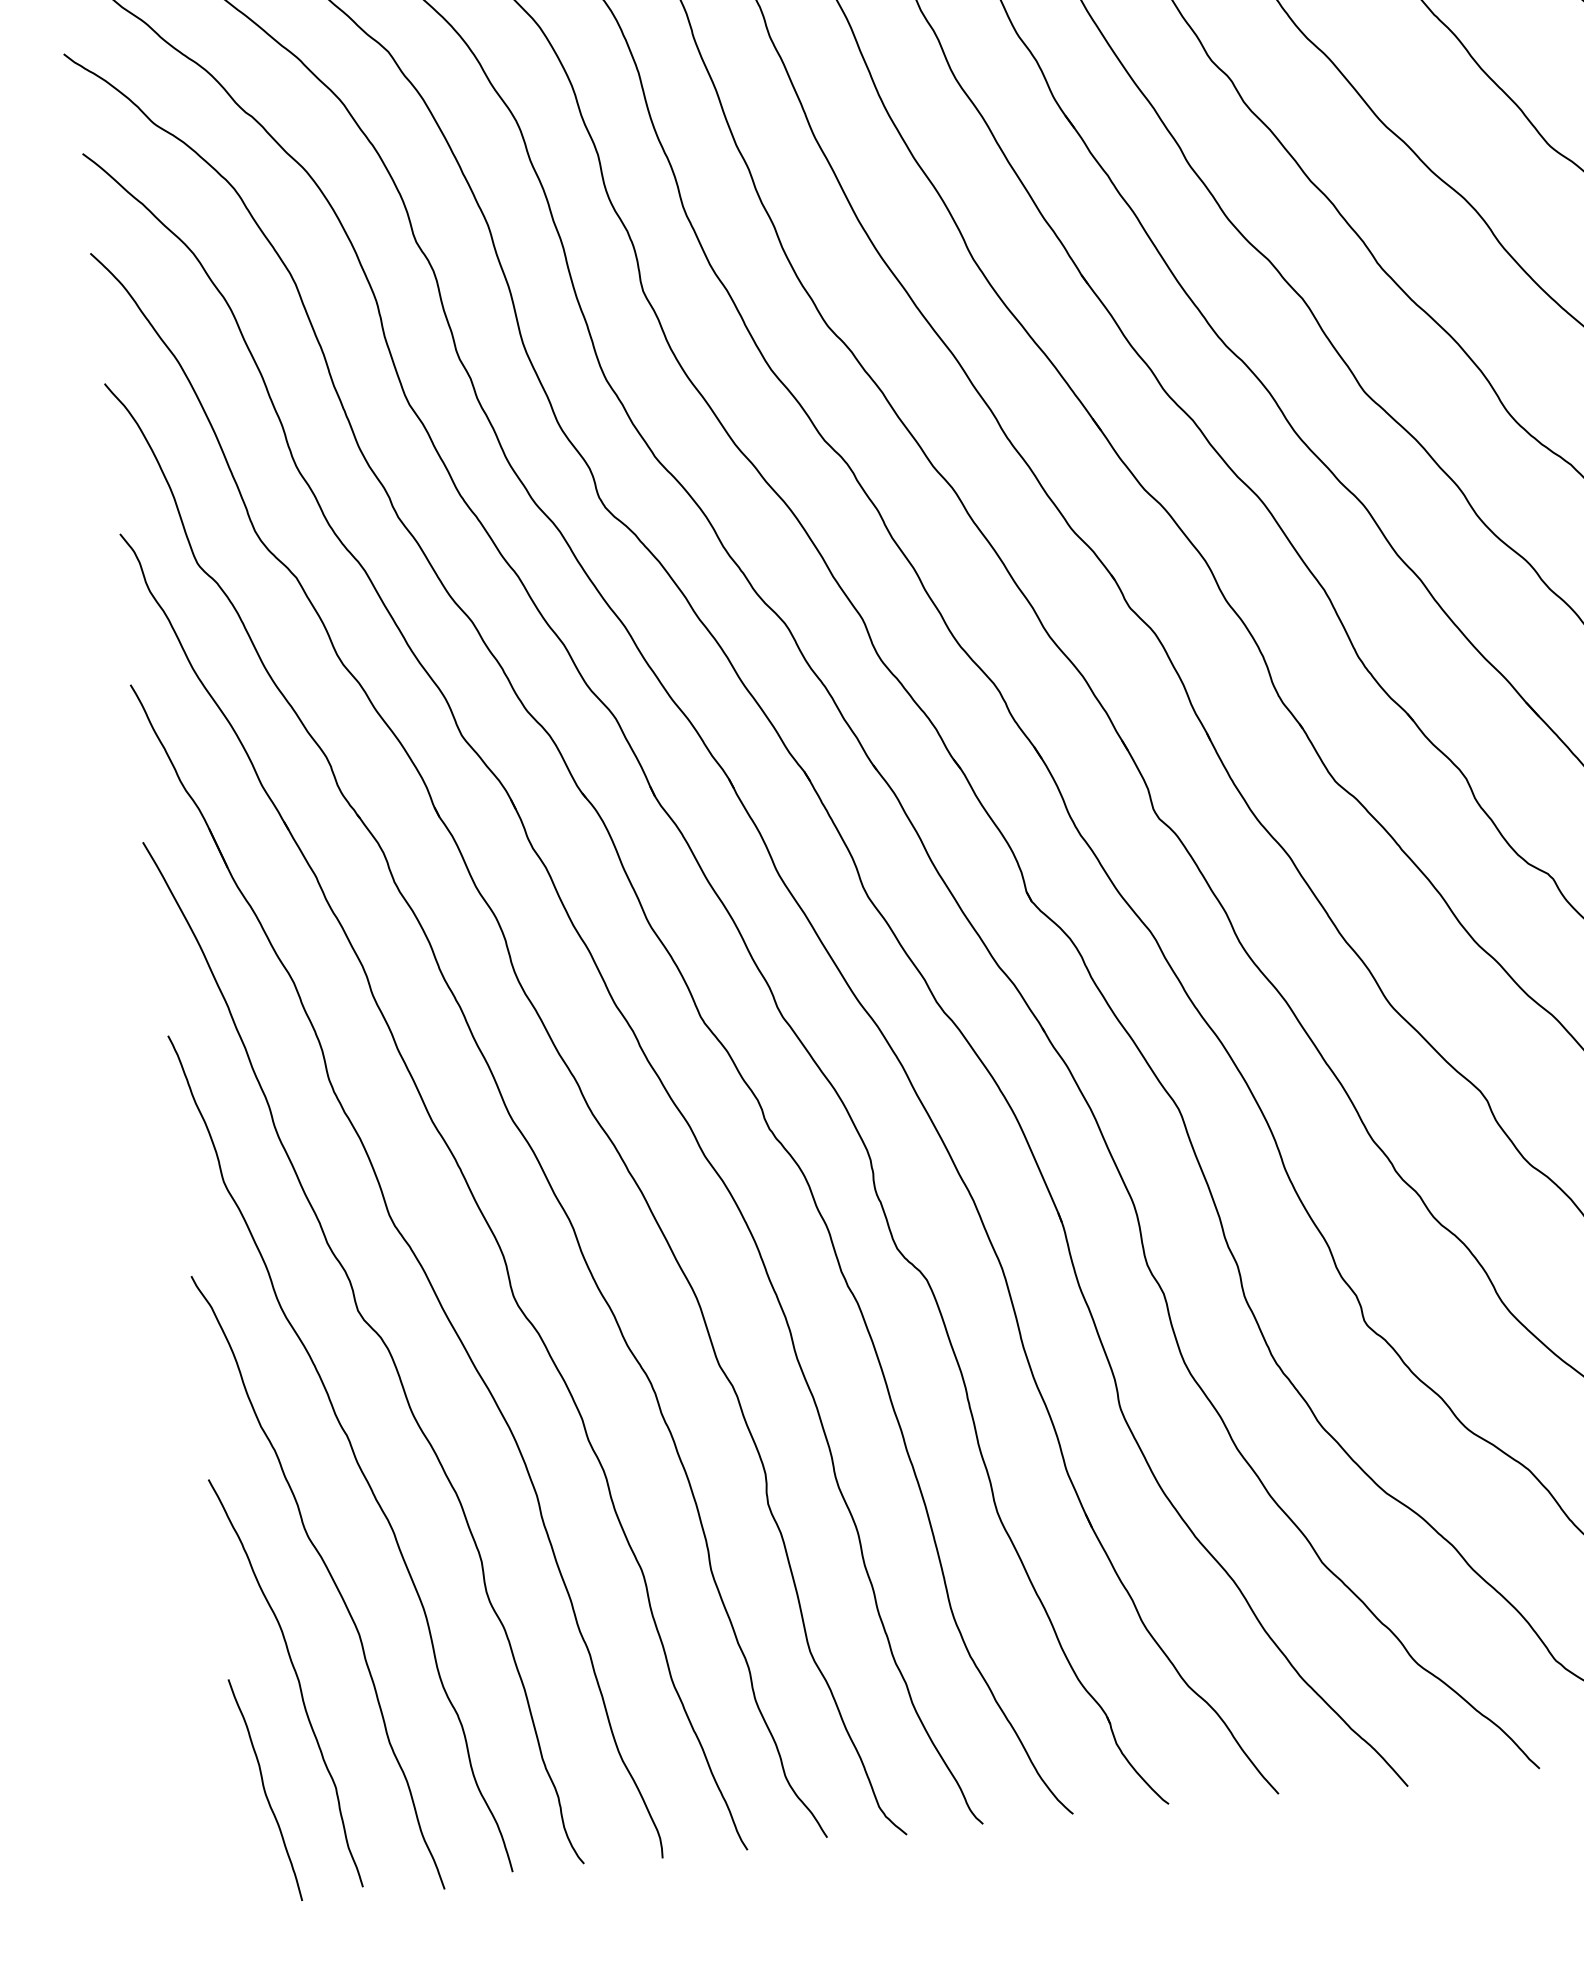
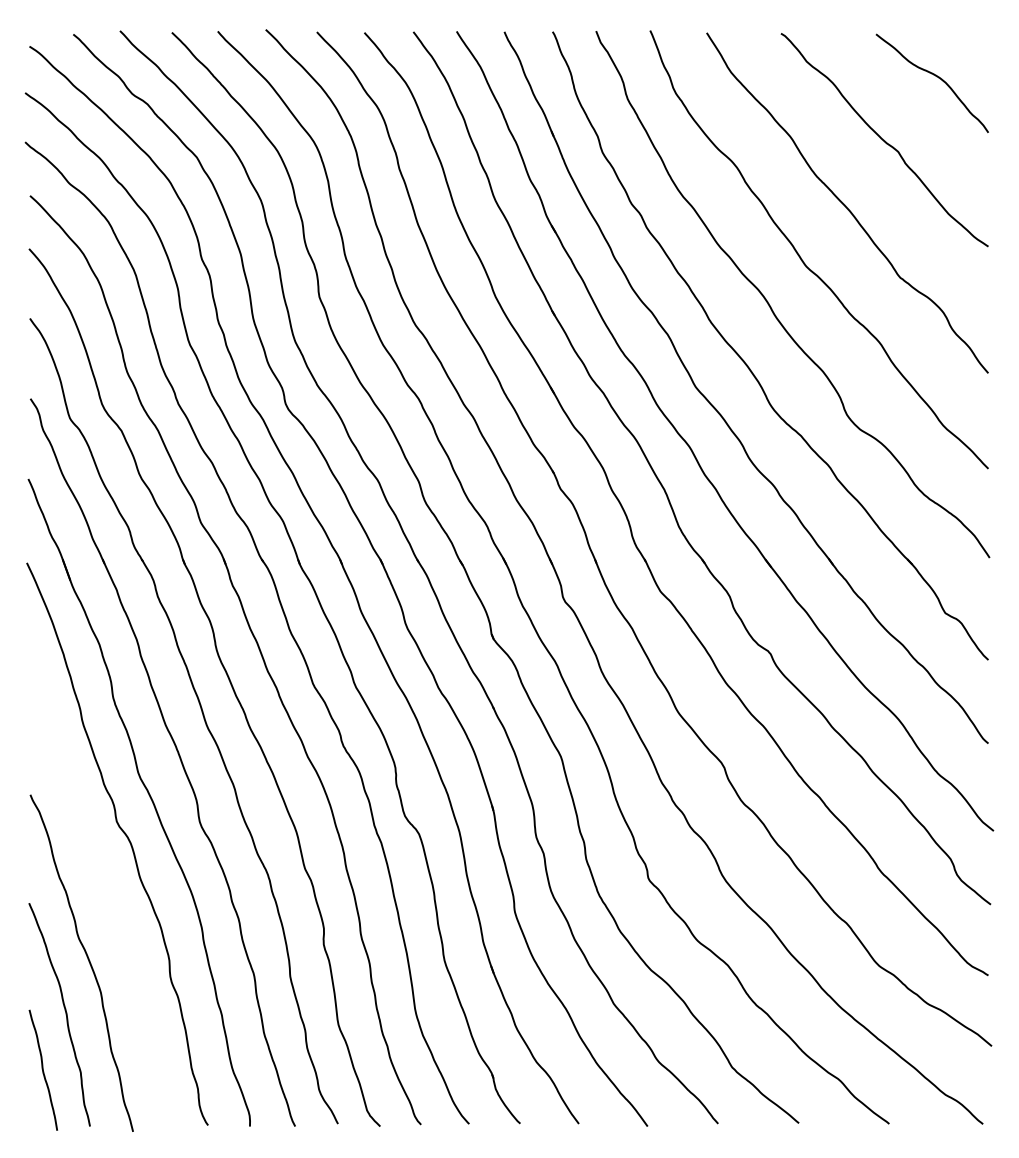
curve: (350, 1449) -> (105, 894), removed

